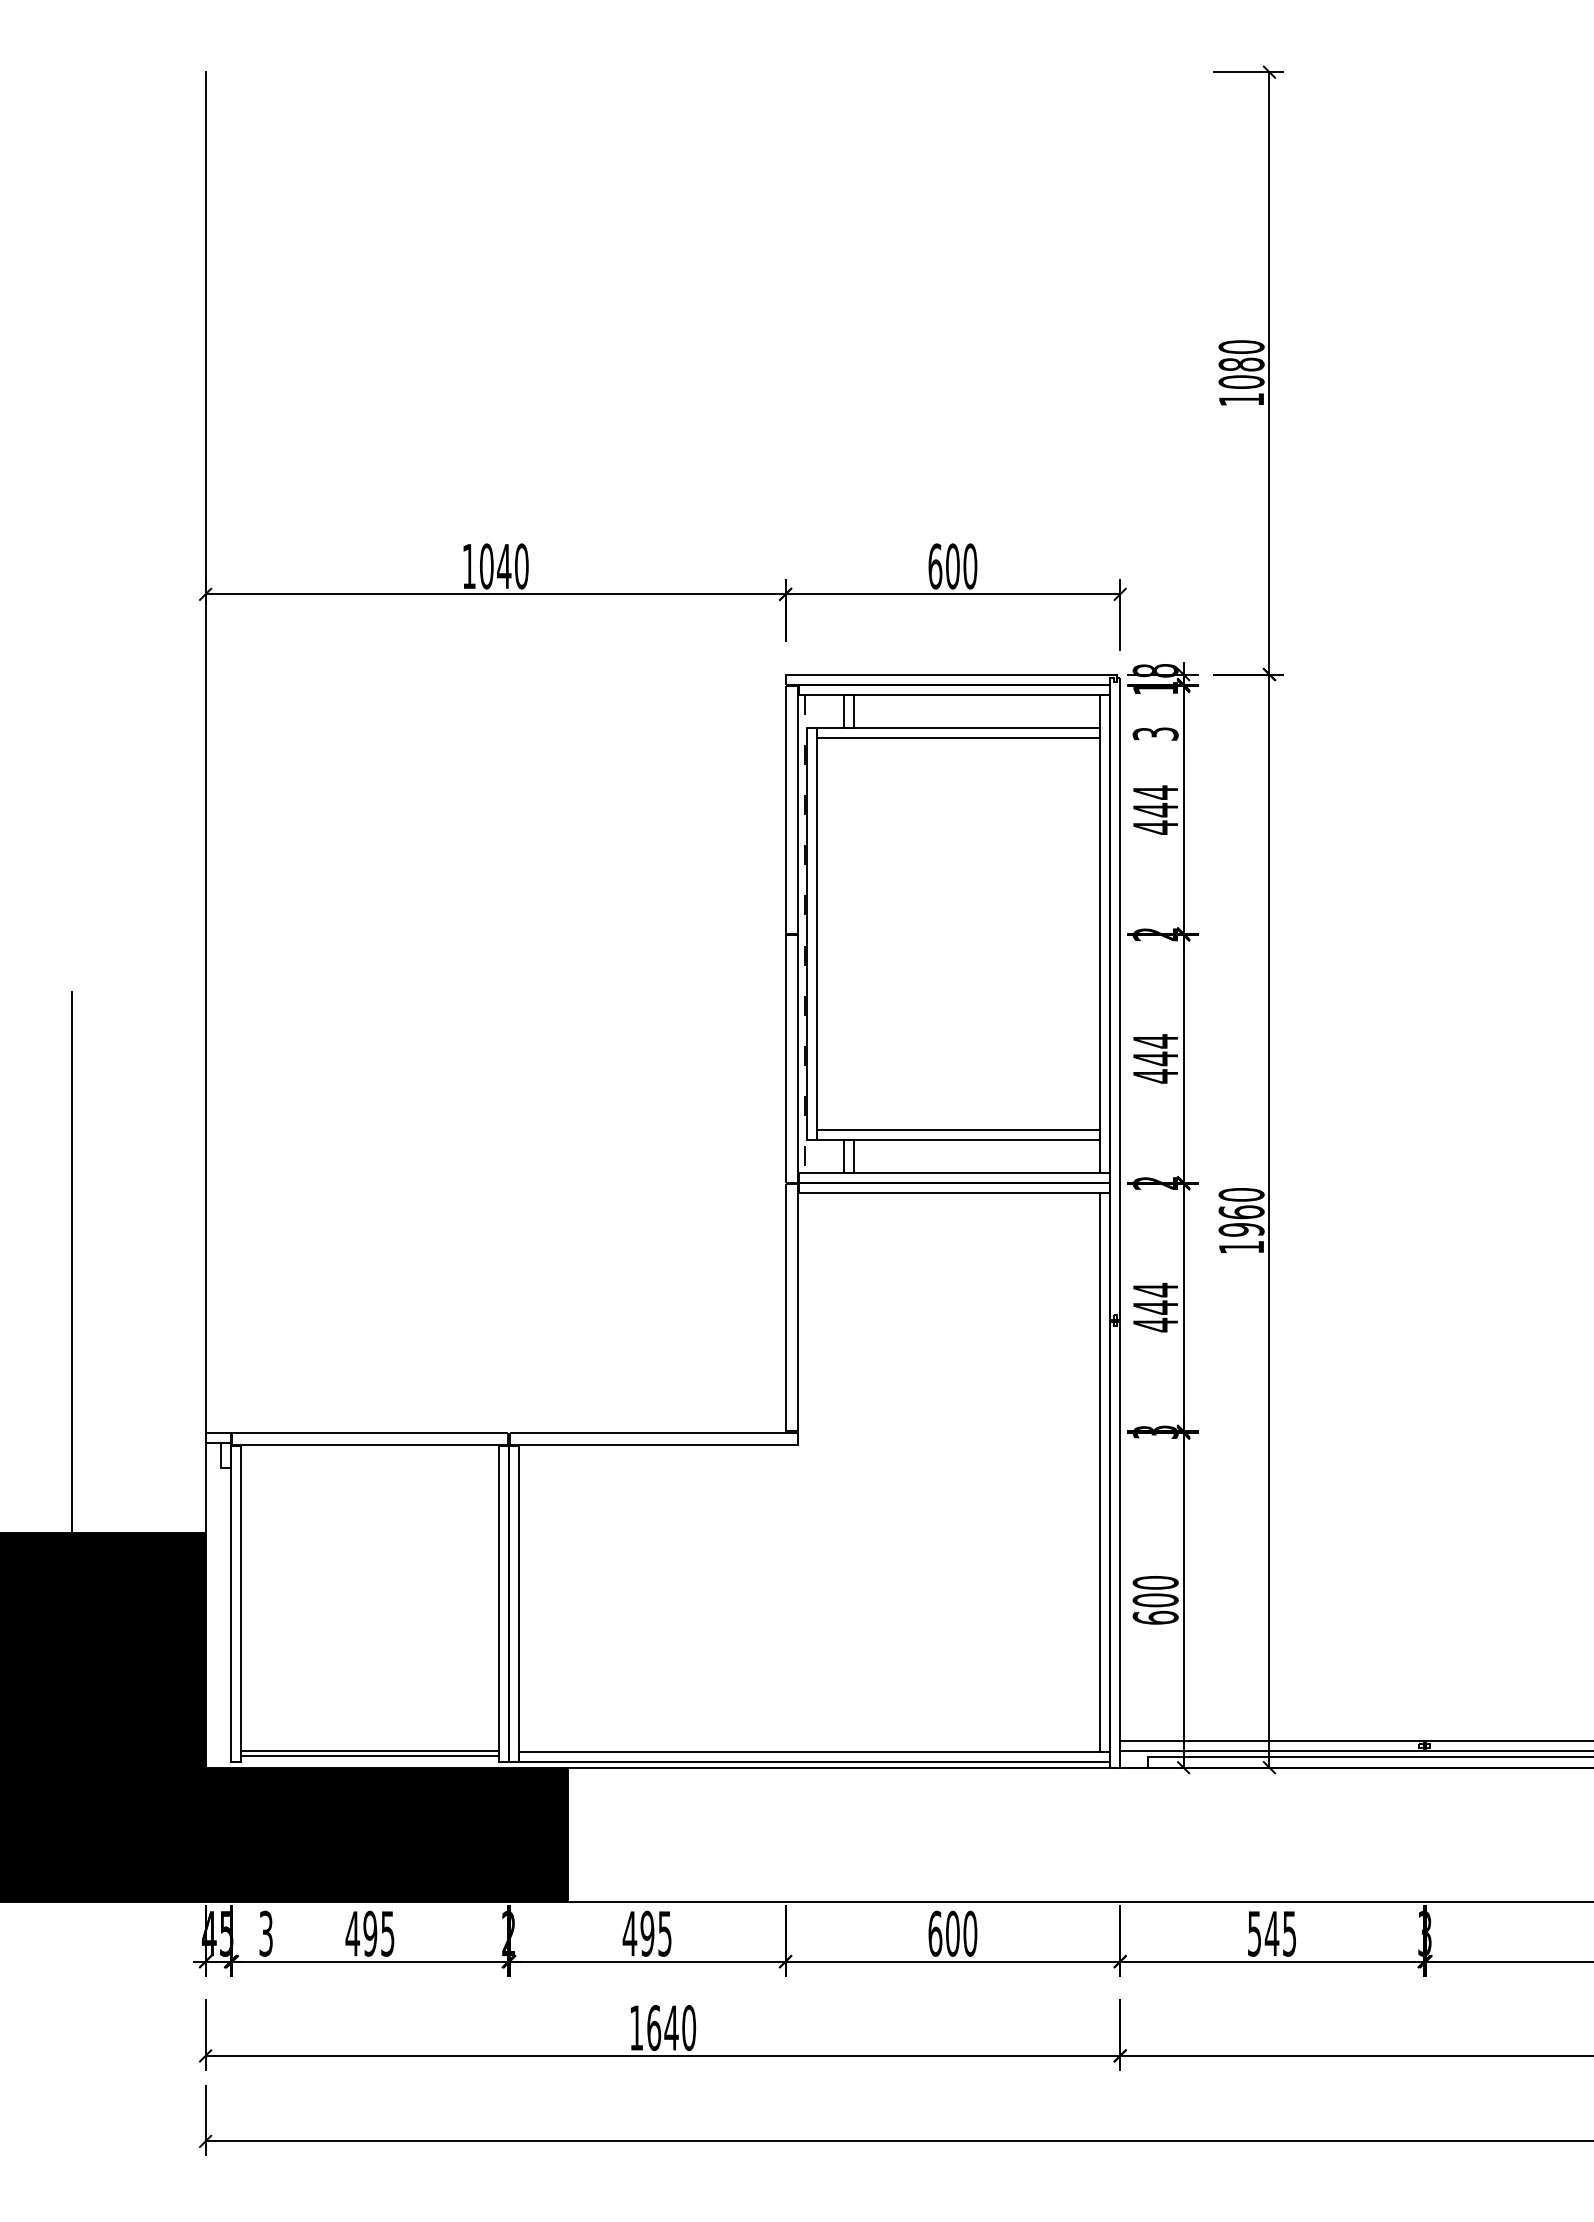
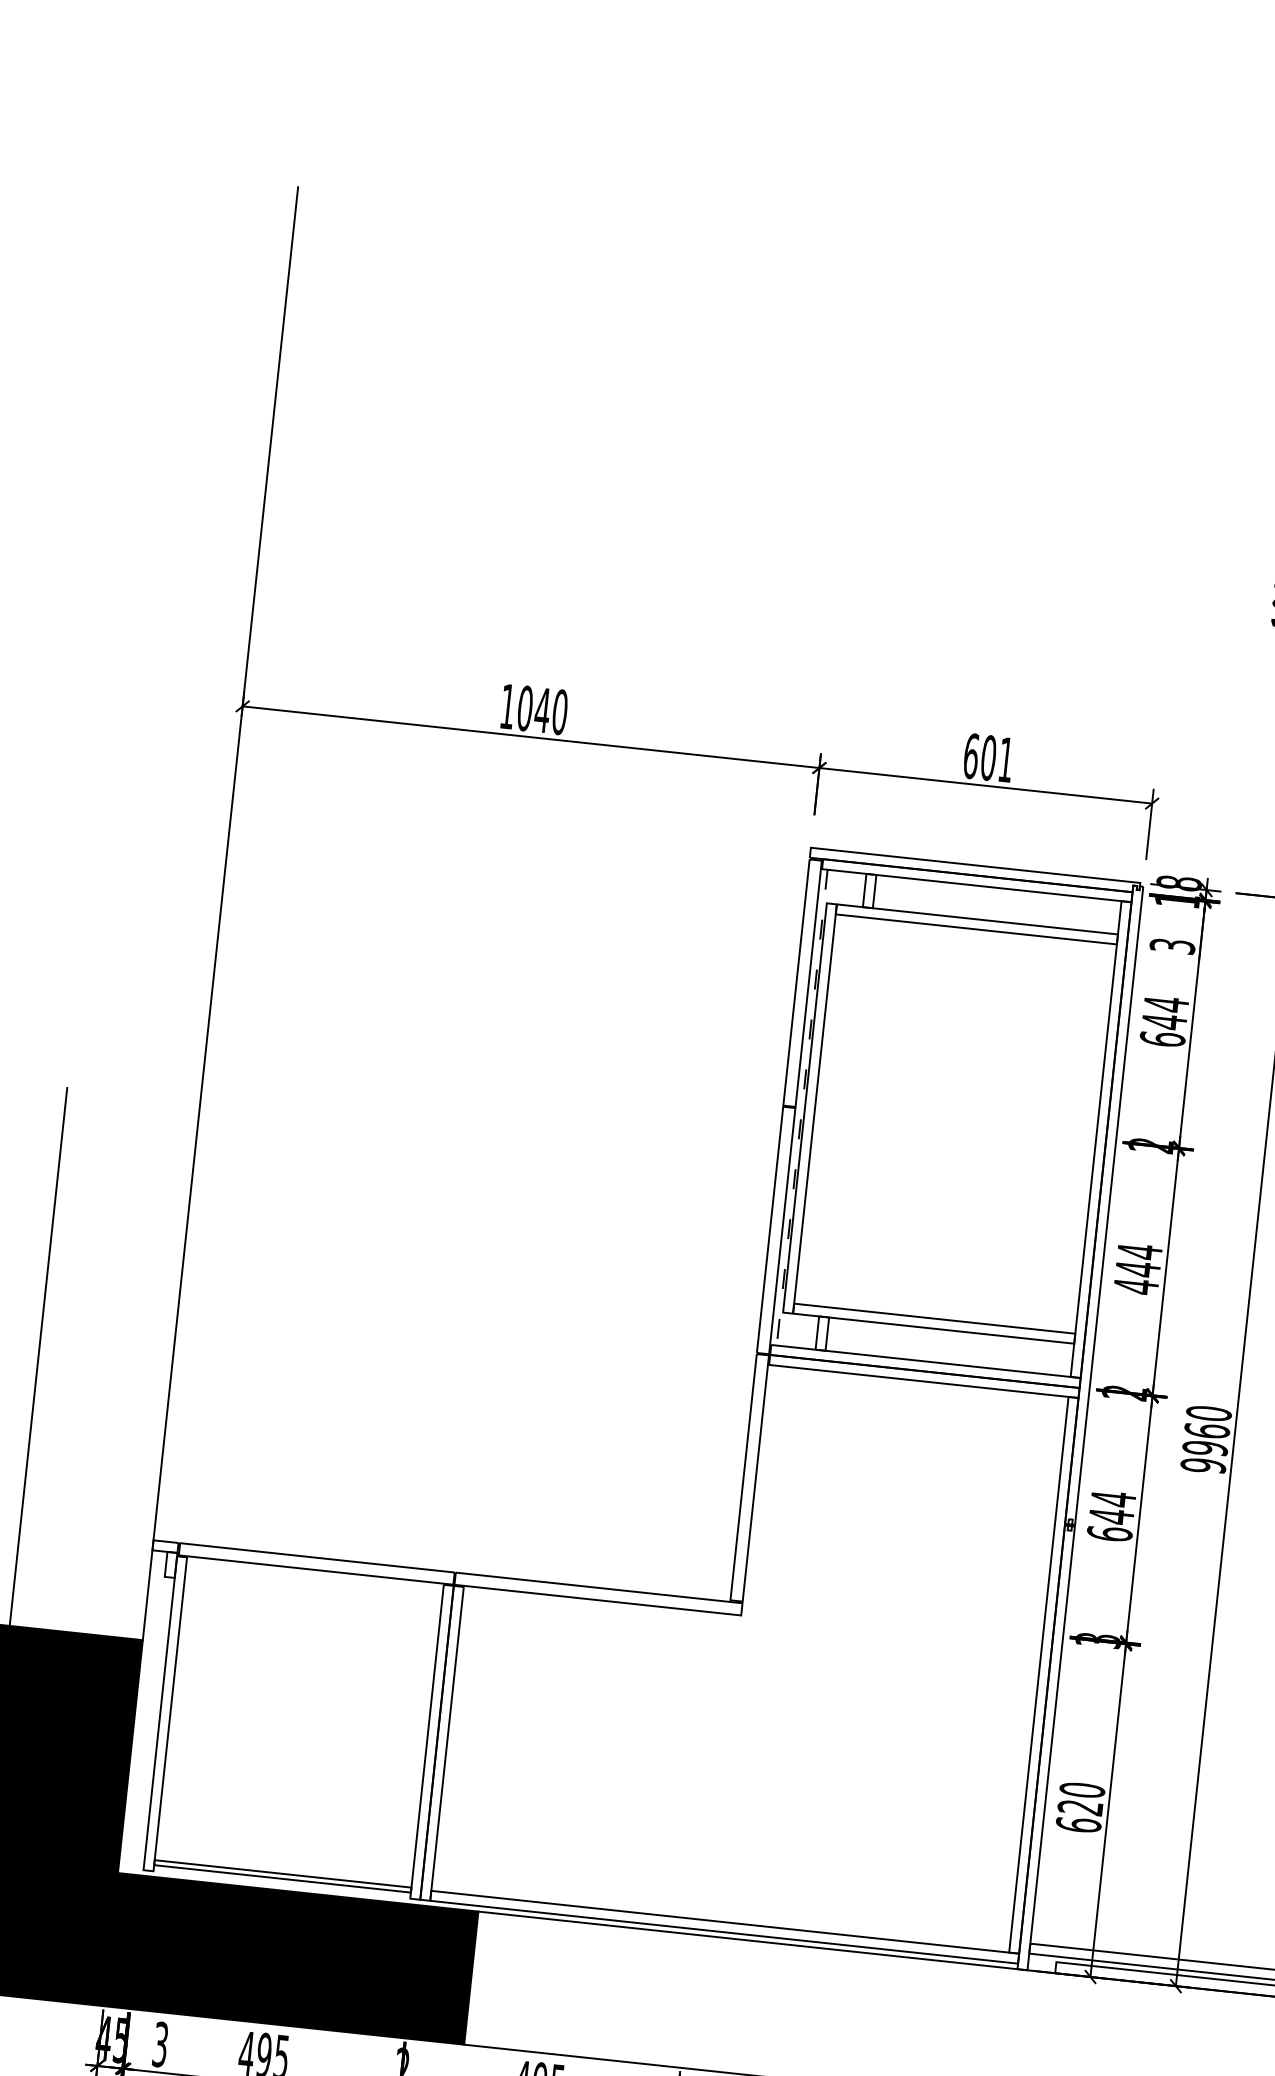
text: (970, 566) -> (1006, 759), 600 -> 601
text: (1155, 827) -> (1162, 1039), 444 -> 644
text: (1241, 1247) -> (1203, 1465), 1960 -> 9960
text: (1155, 1324) -> (1109, 1533), 444 -> 644
text: (1155, 1600) -> (1080, 1807), 600 -> 620

